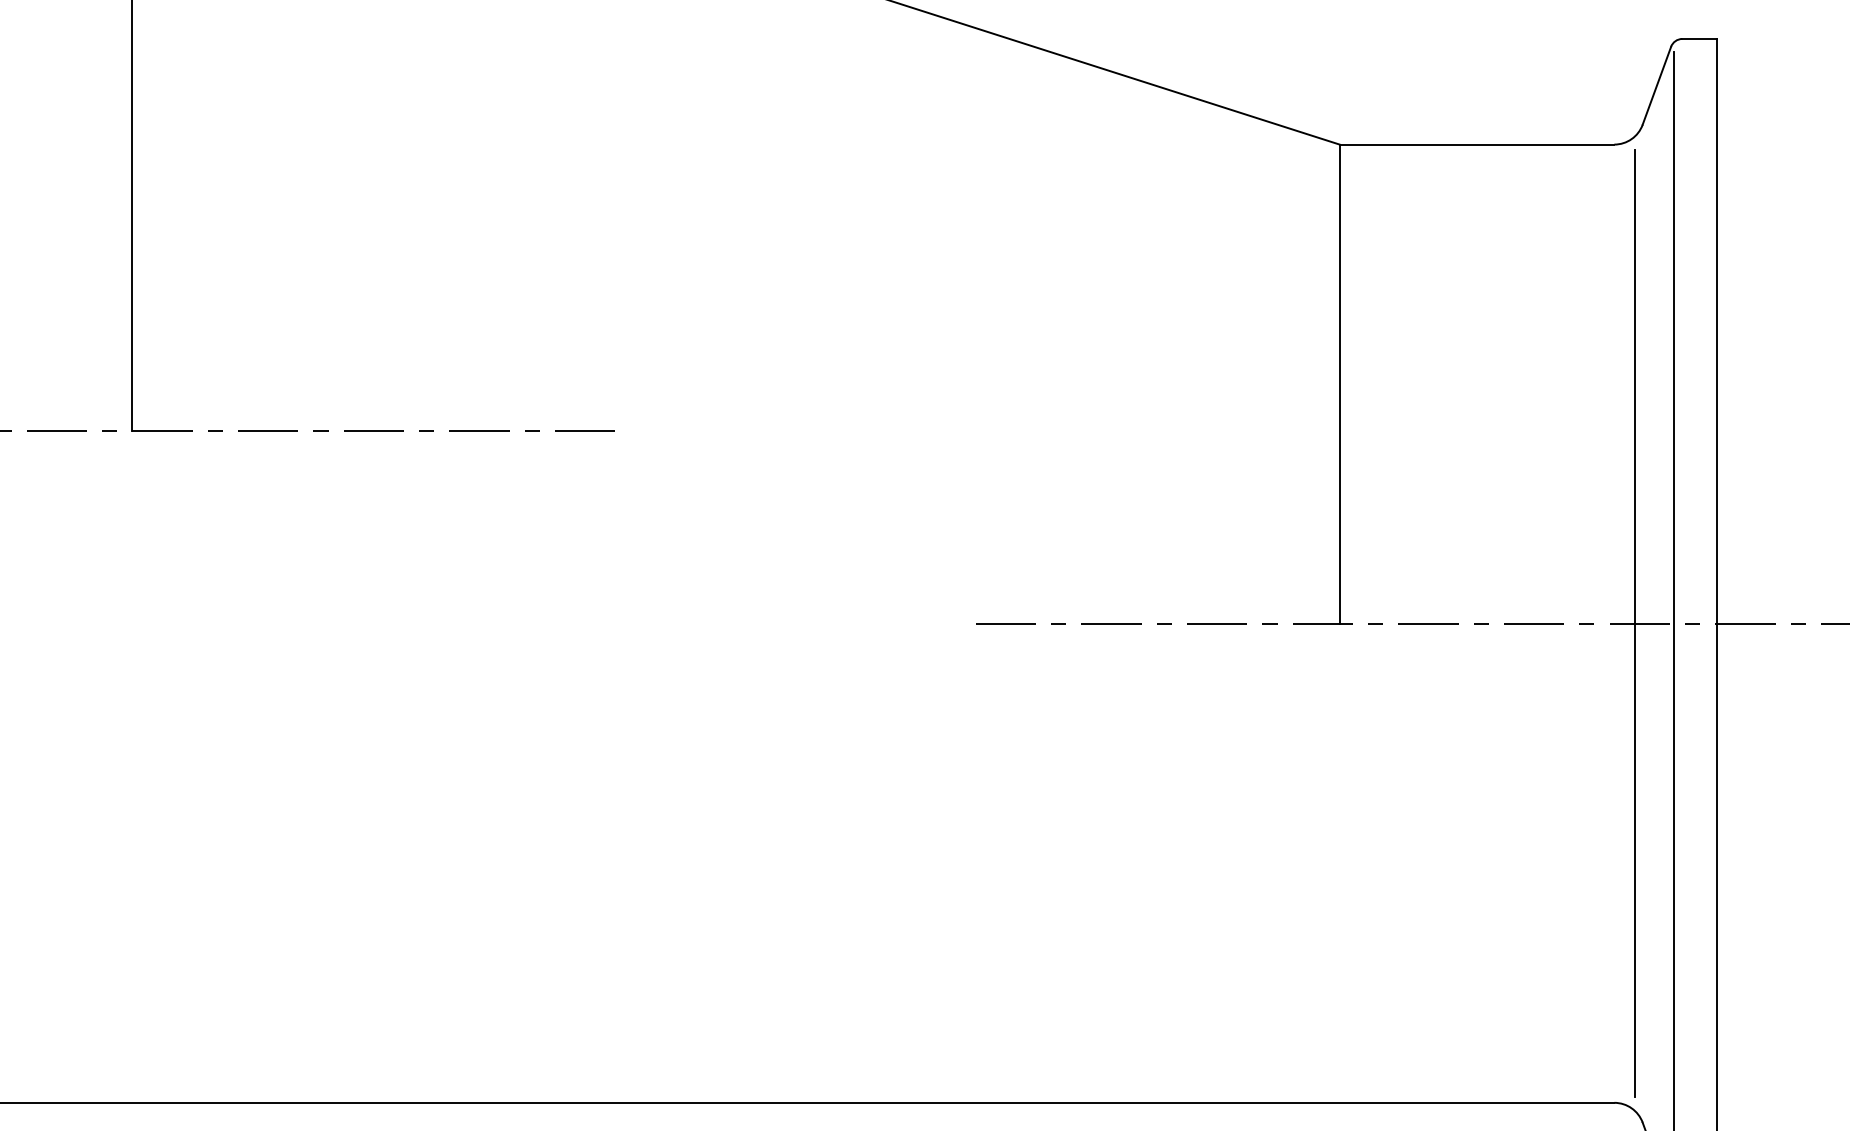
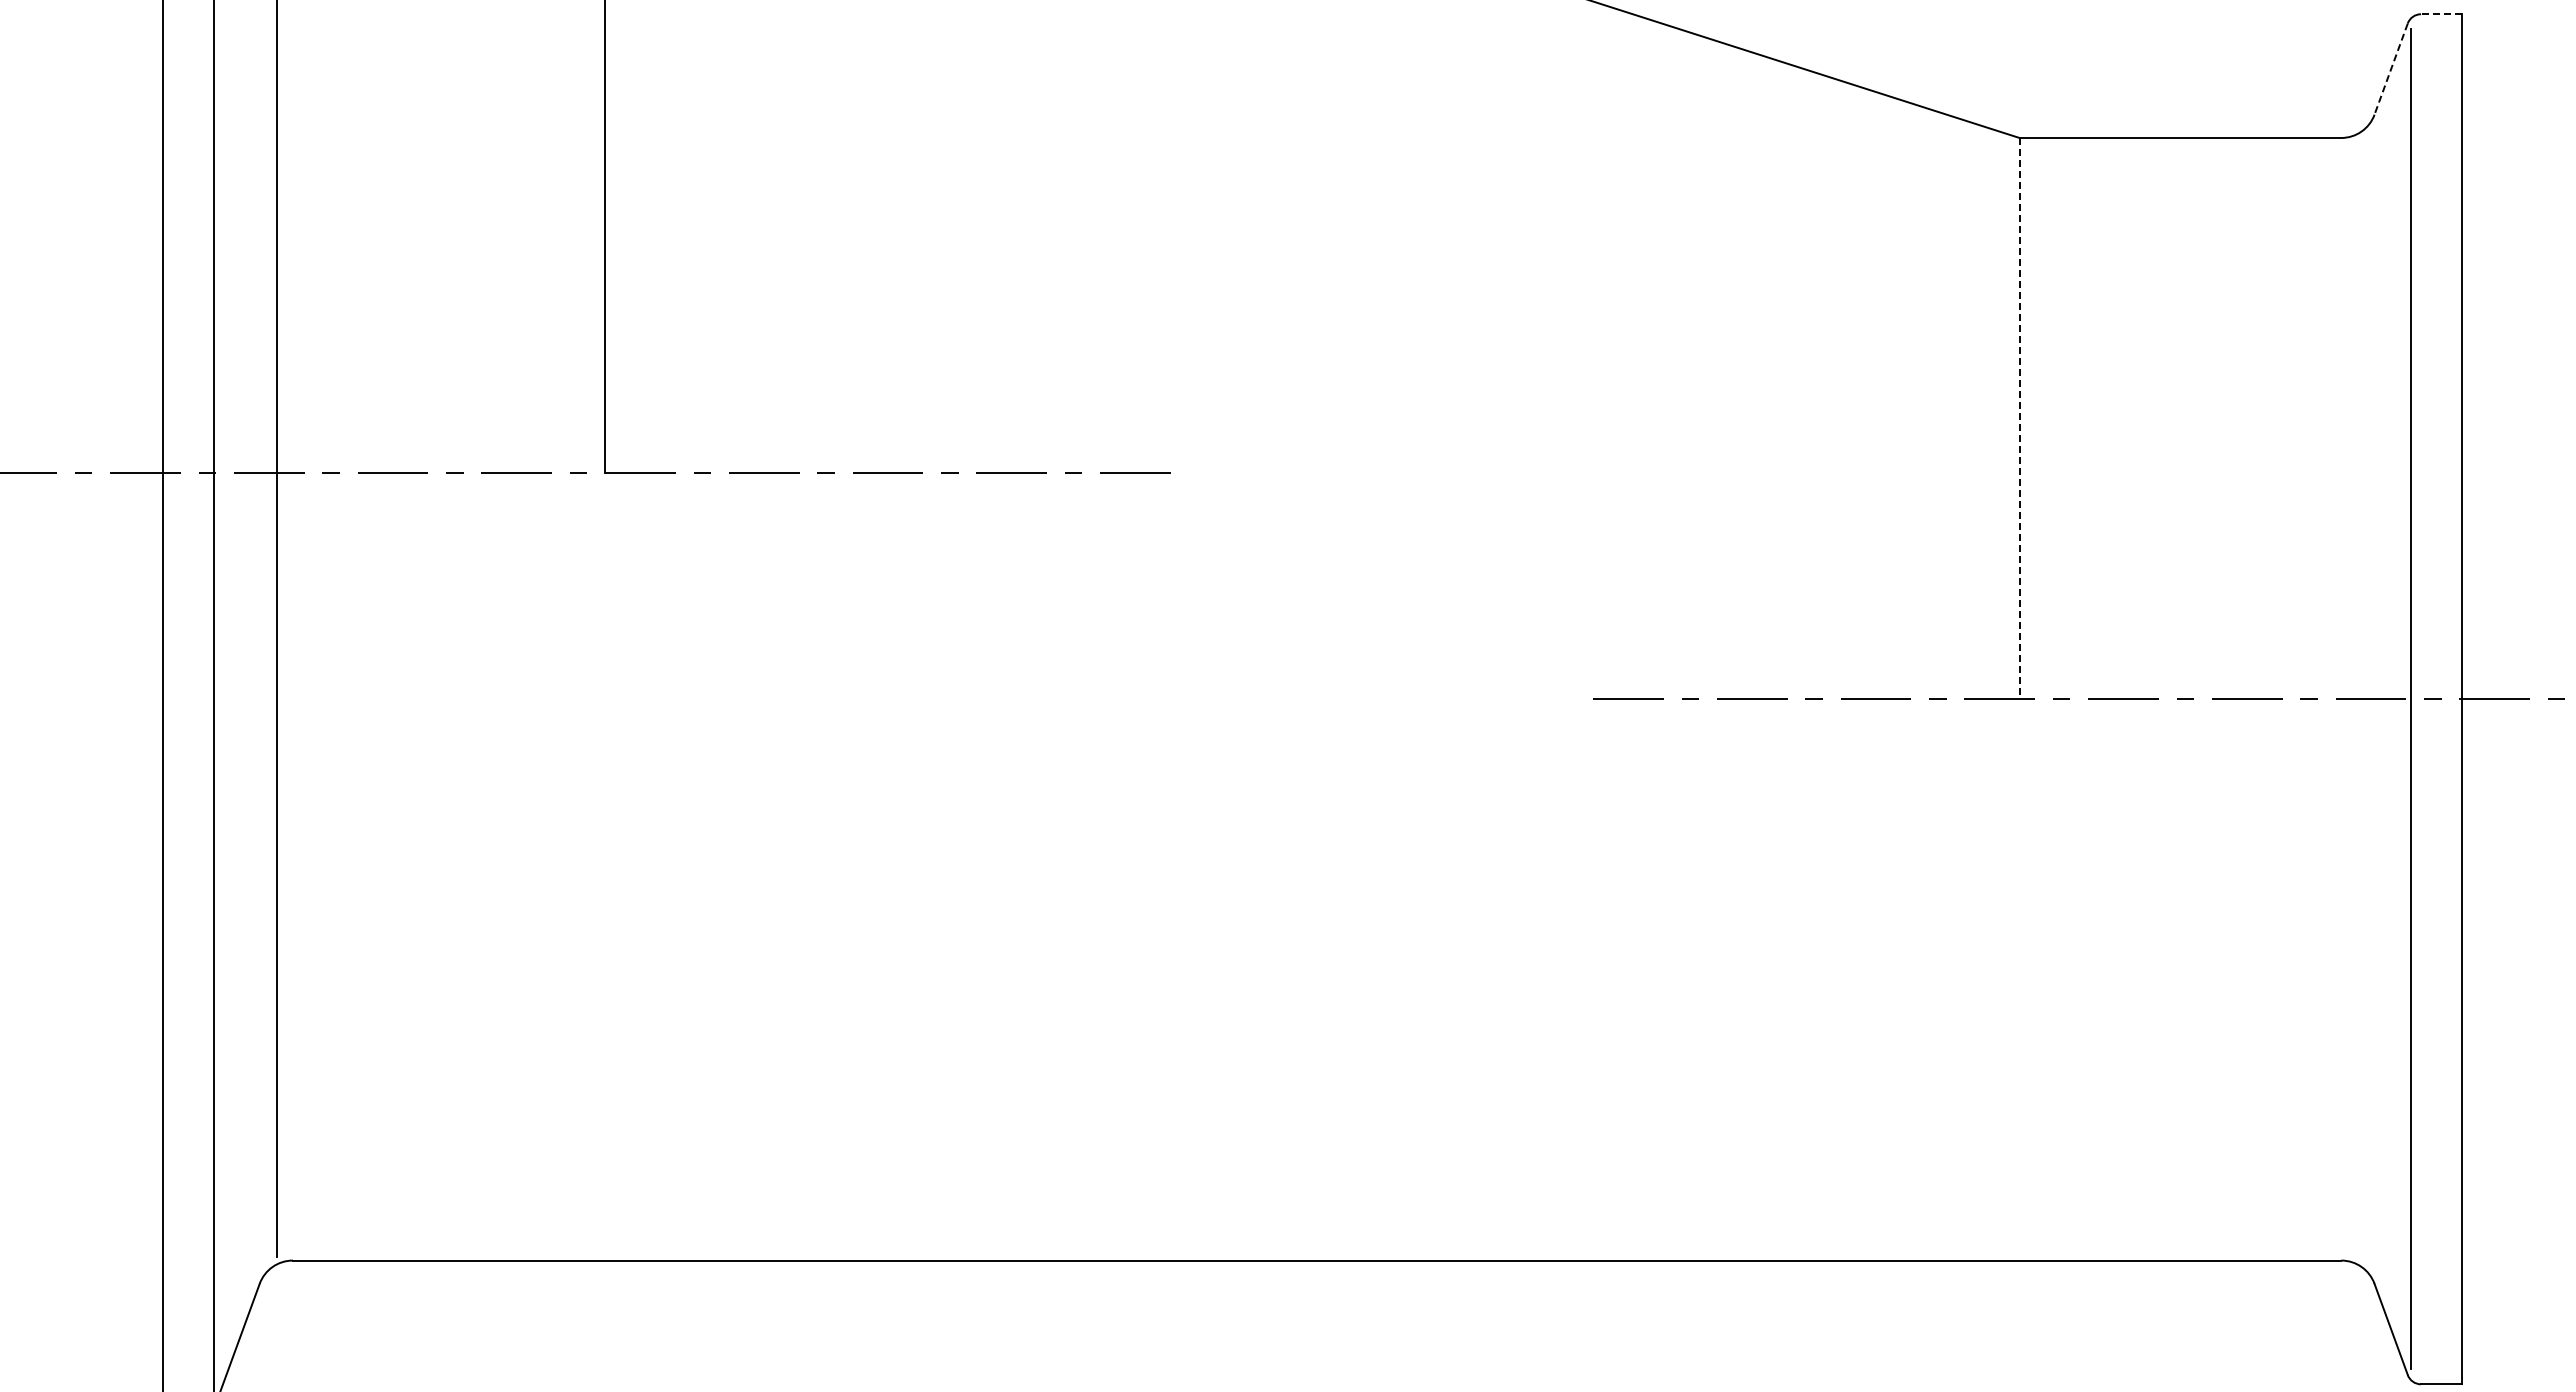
line: (1699, 39) -> (2440, 14), solid -> dashed
line: (1656, 86) -> (2390, 69), solid -> dashed
line: (1339, 384) -> (2019, 418), solid -> dashed
line: (1635, 623) -> (2366, 698), removed

